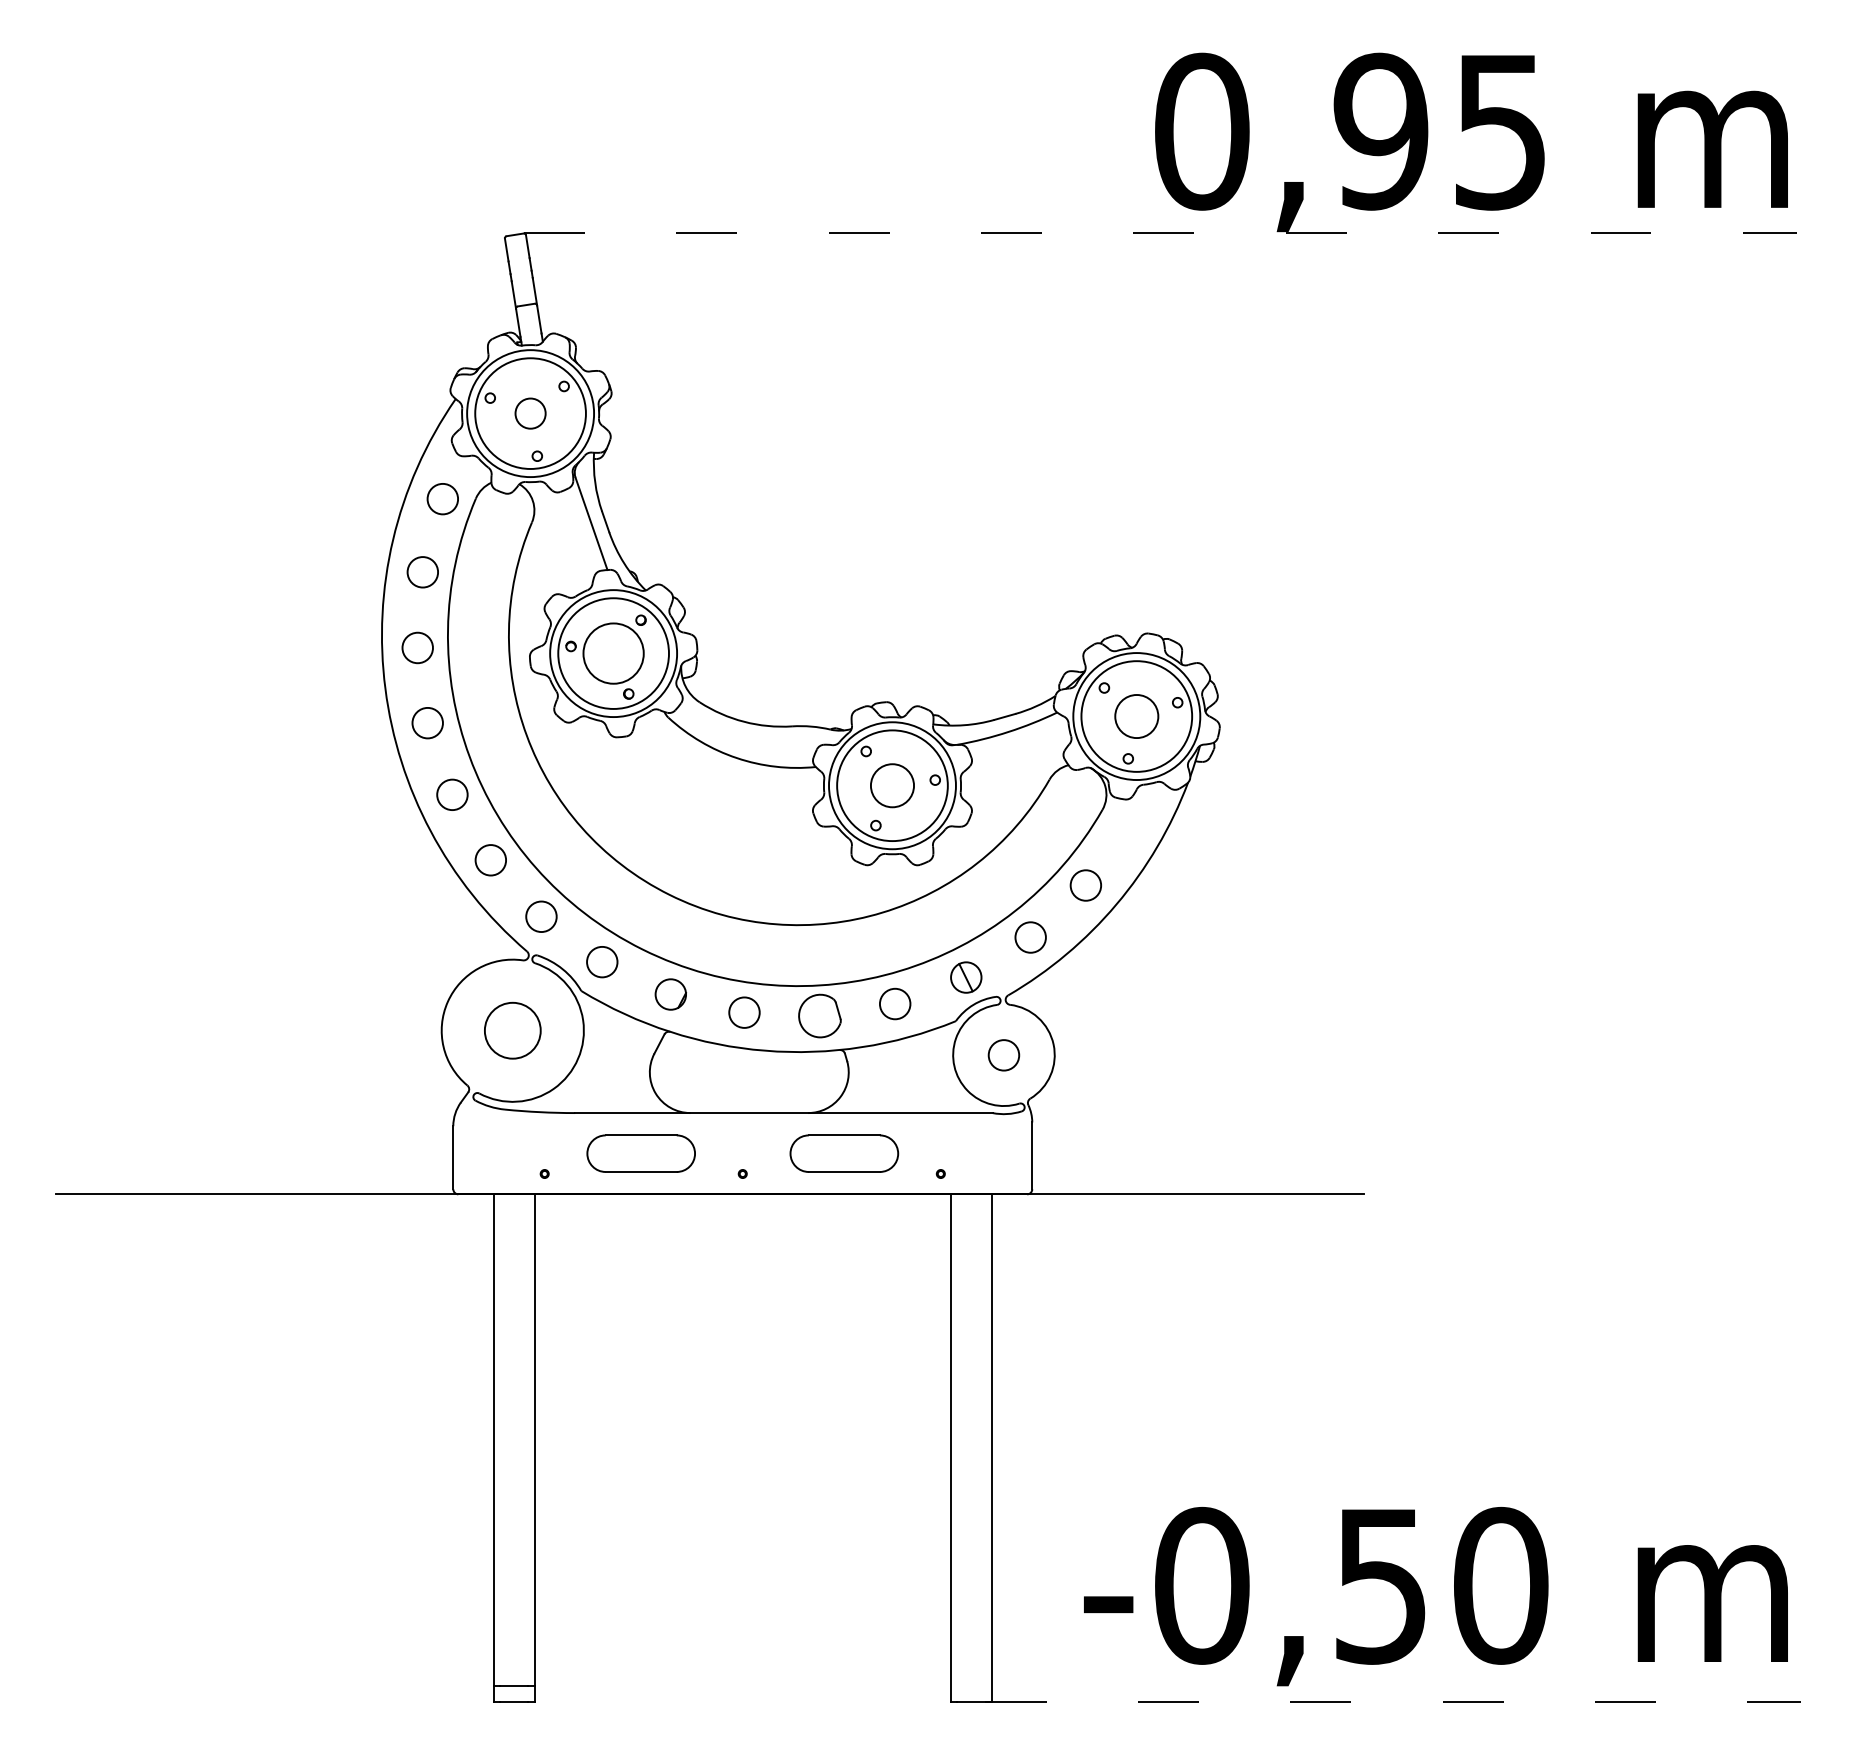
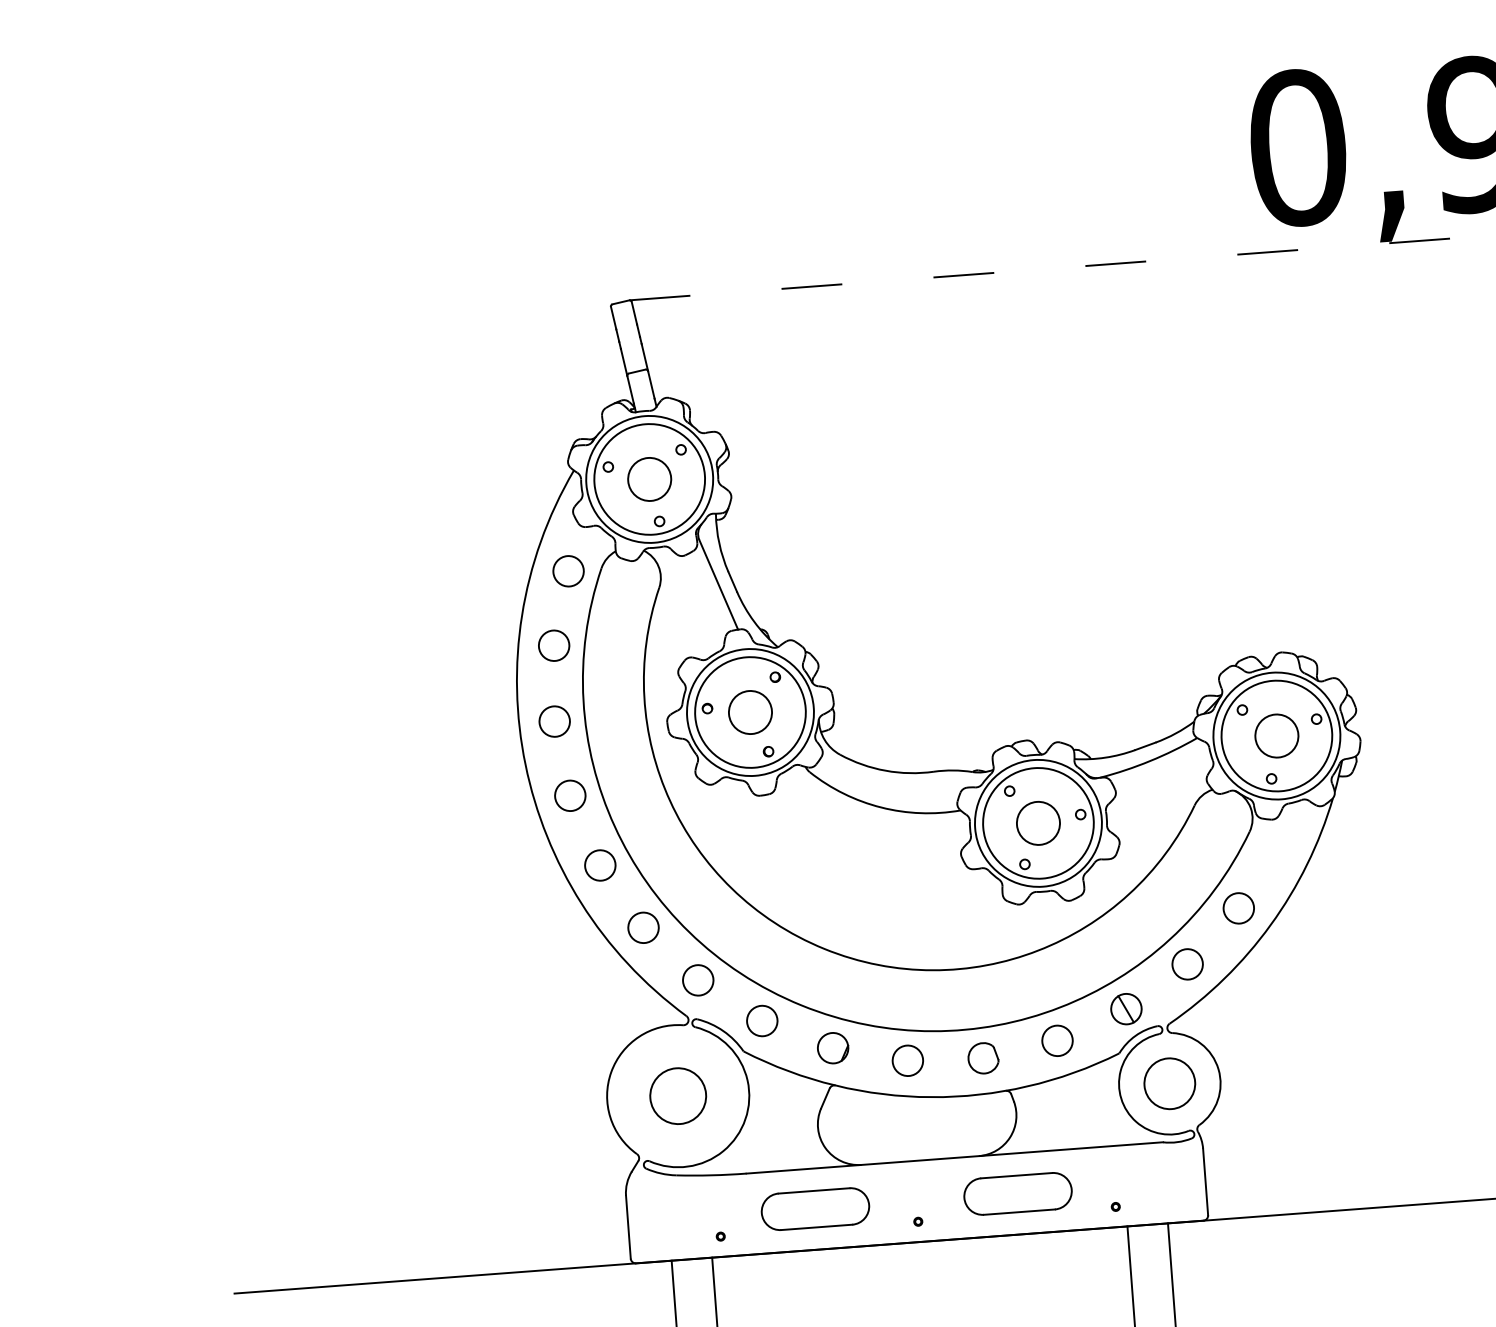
circle: (530, 413) -> (649, 479), size x1.43
circle: (613, 653) -> (750, 712), size x0.71
part: (819, 1015) -> (982, 1057), size x0.71
circle: (1003, 1055) -> (1169, 1084), size x1.67

